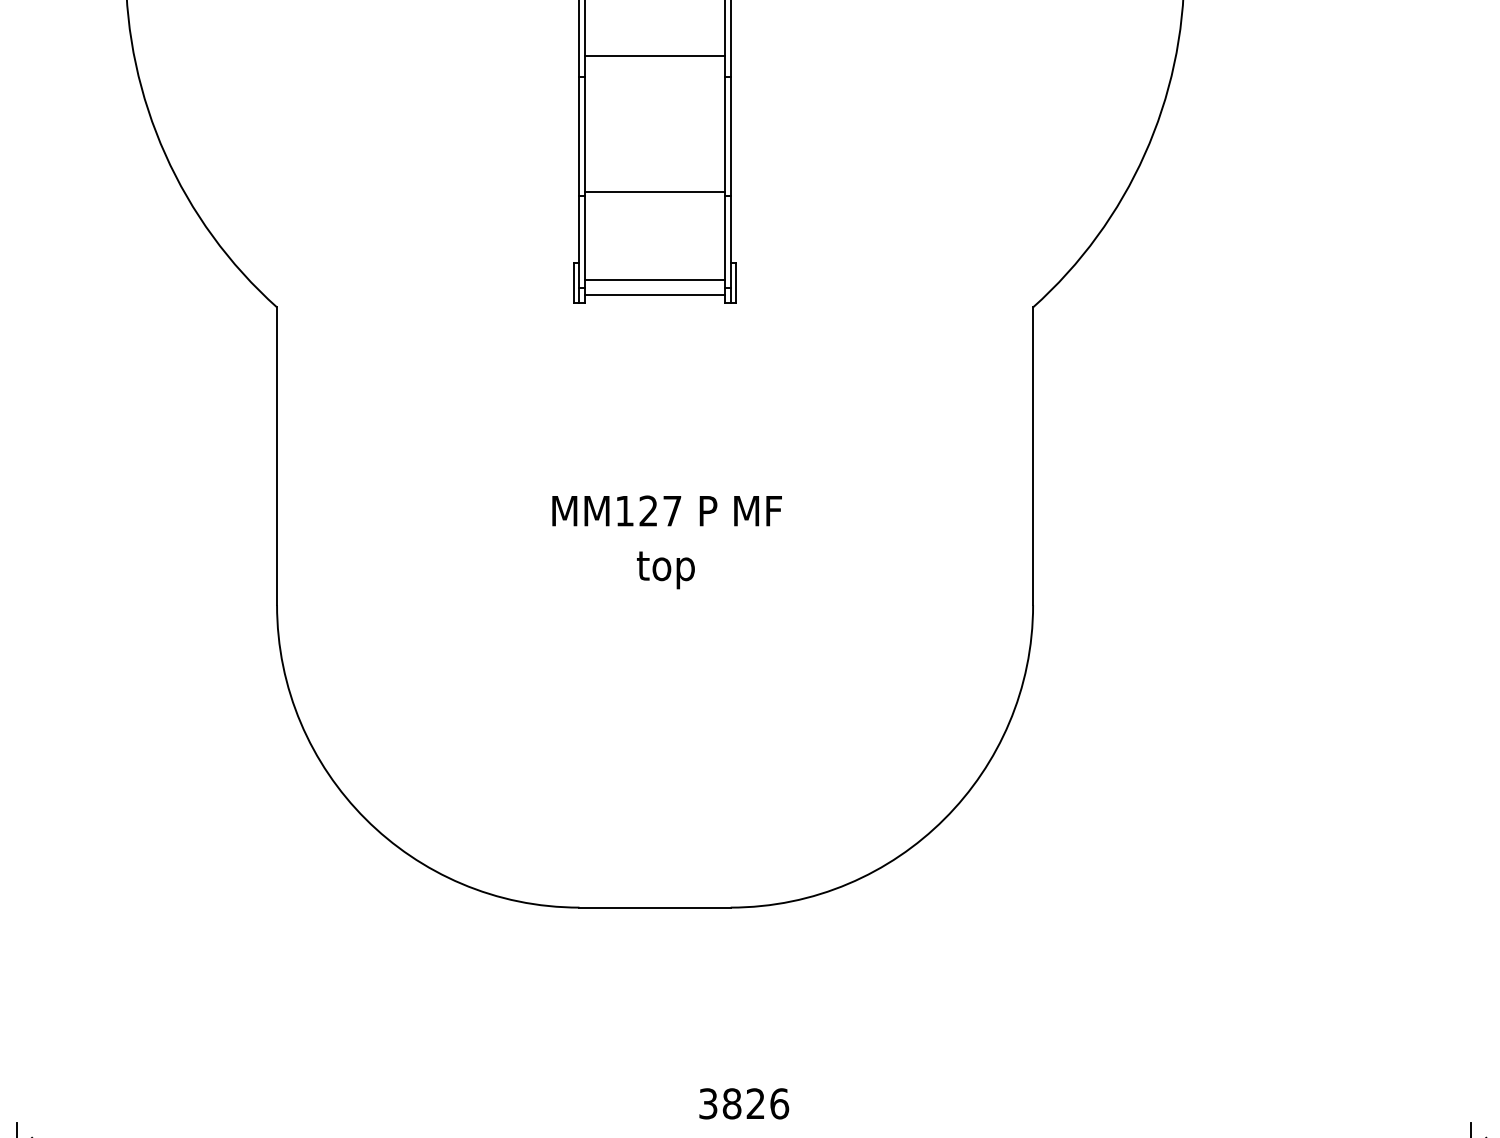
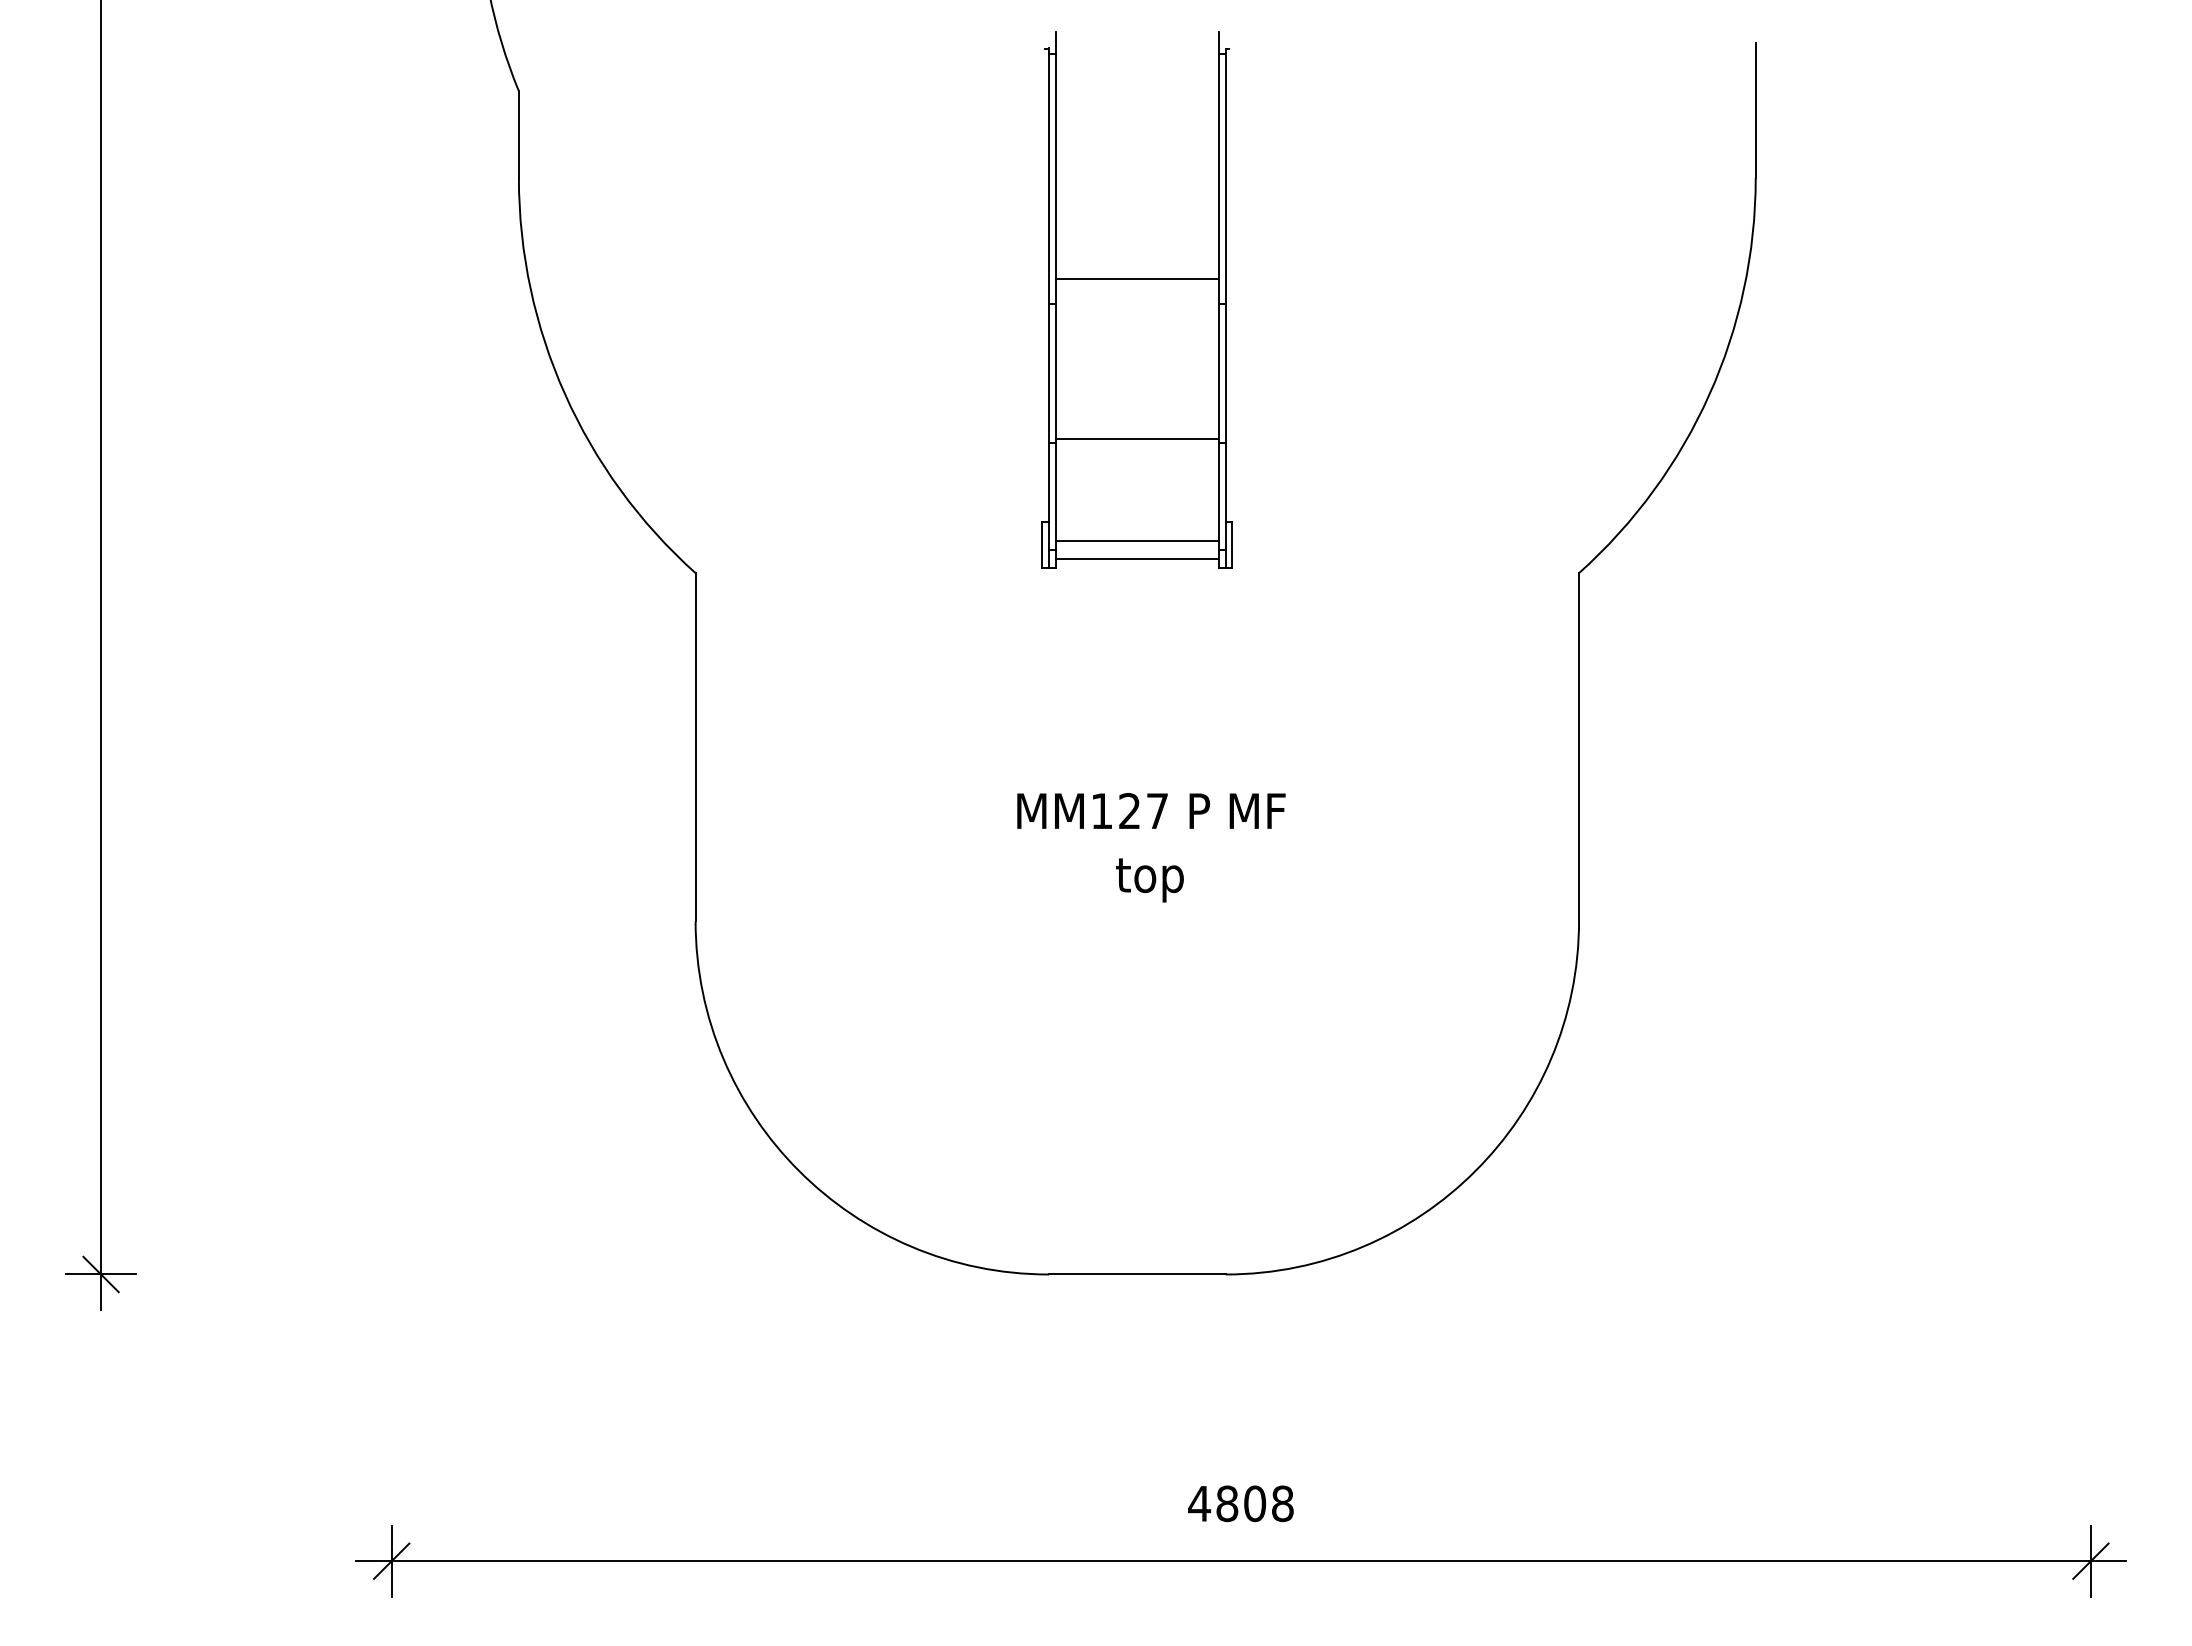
text: (743, 1103) -> (1240, 1503), 3826 -> 4808

